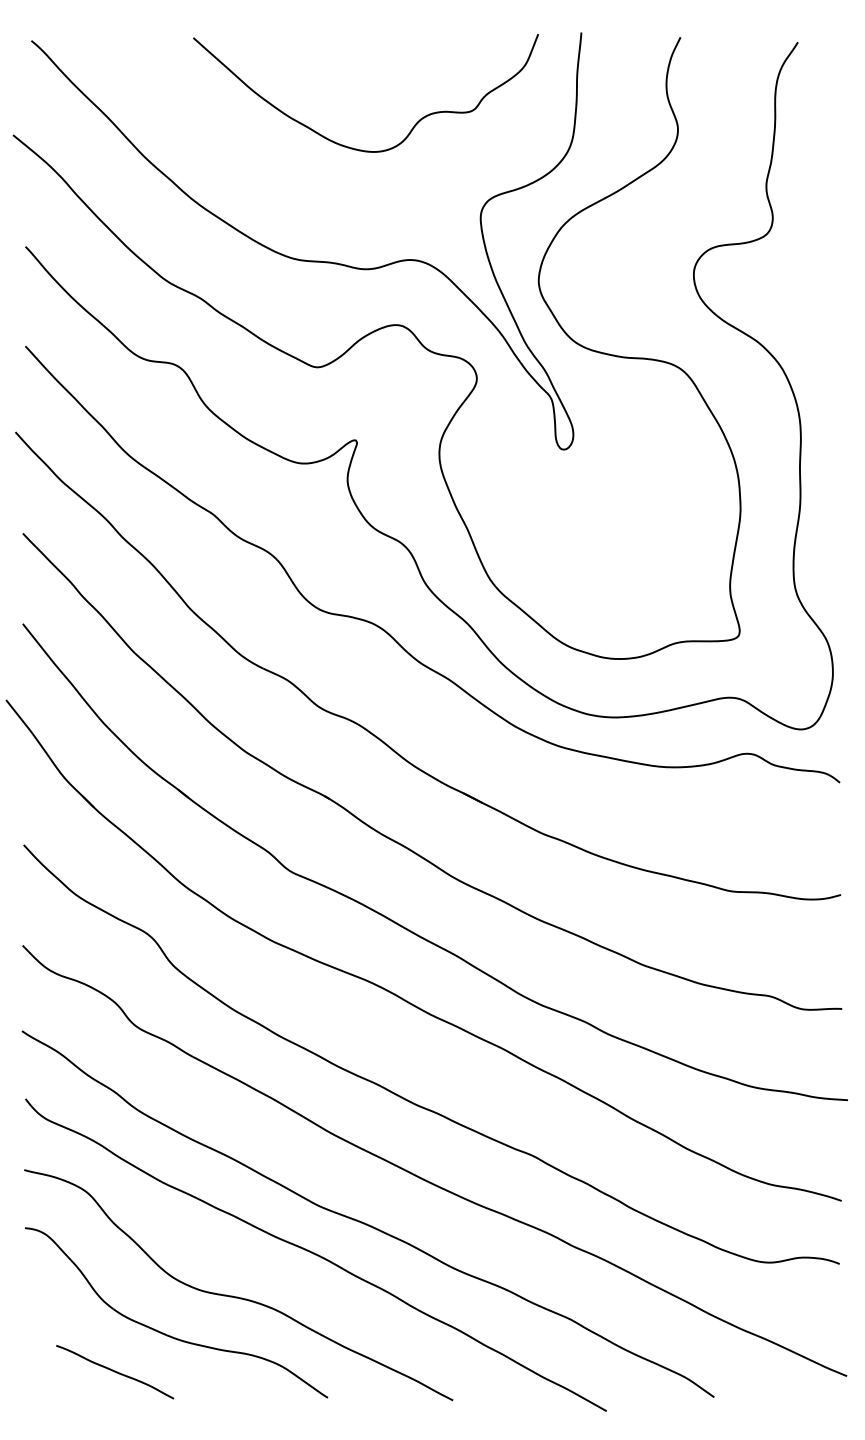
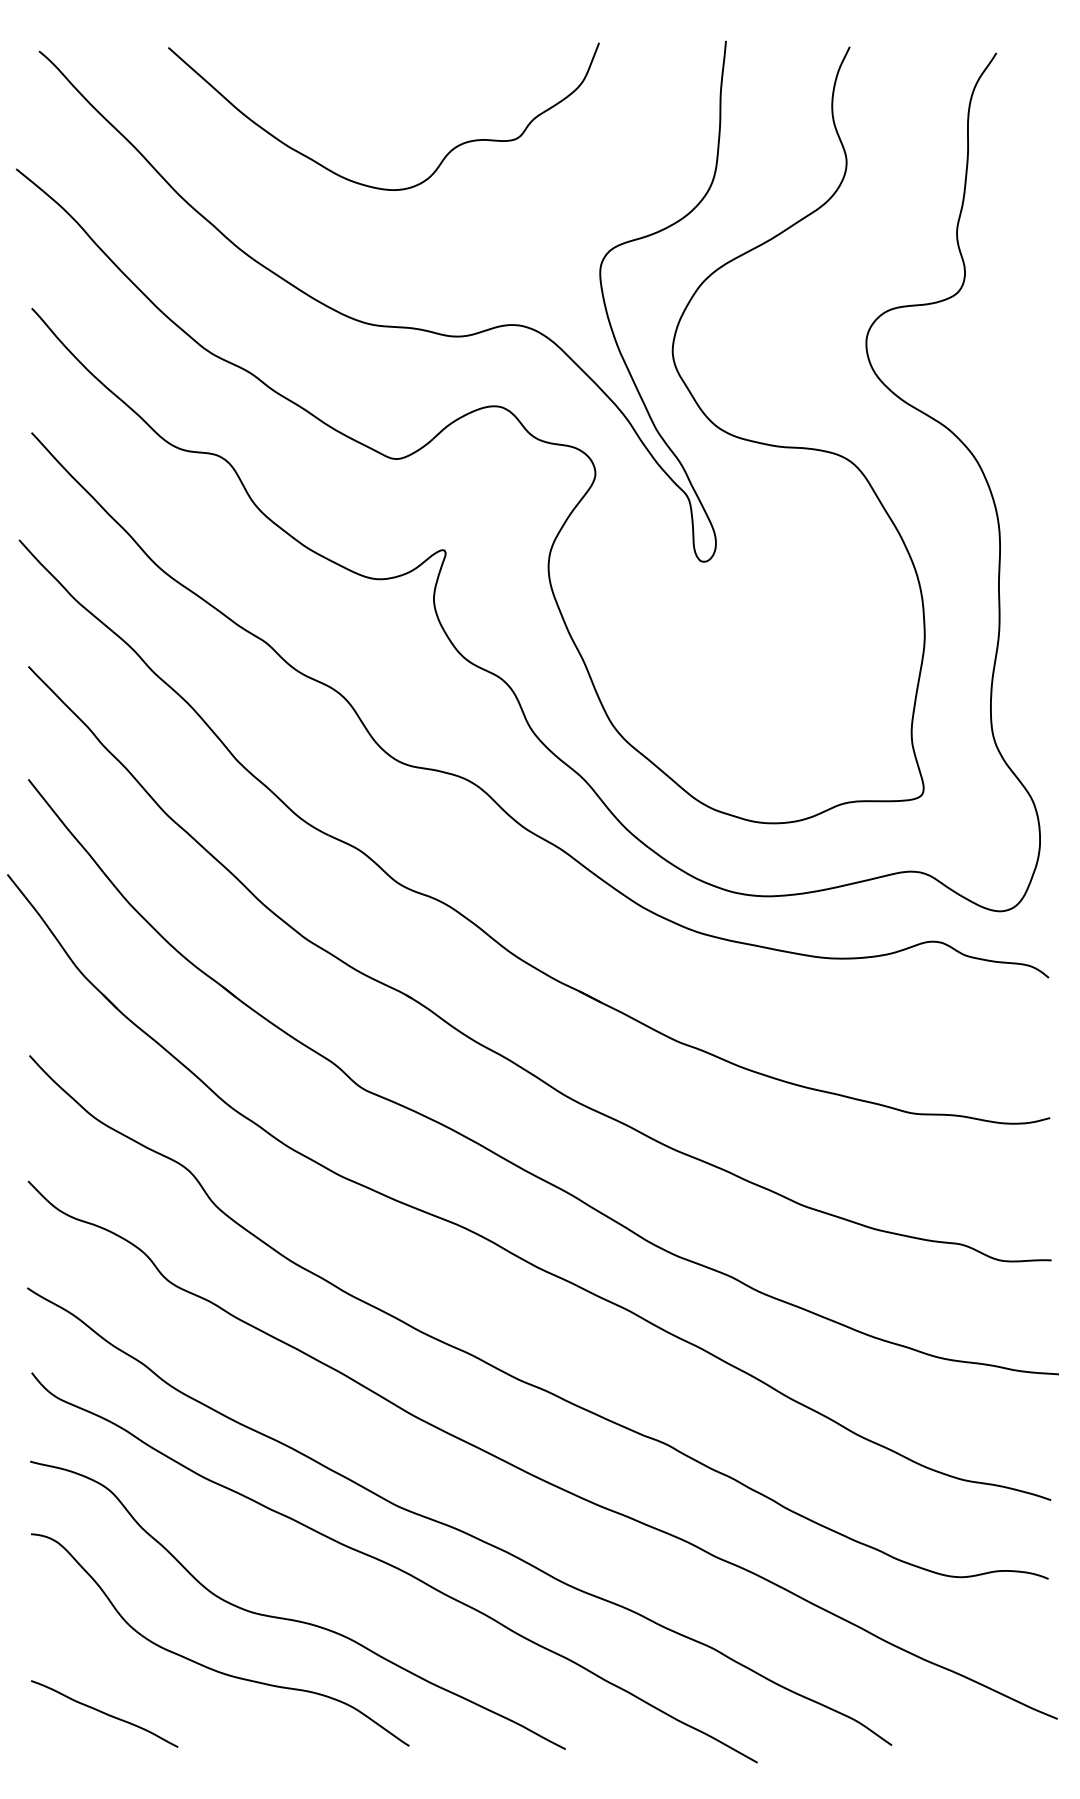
curve: (352, 147) -> (366, 184), moved
curve: (115, 1371) -> (104, 1713), moved

